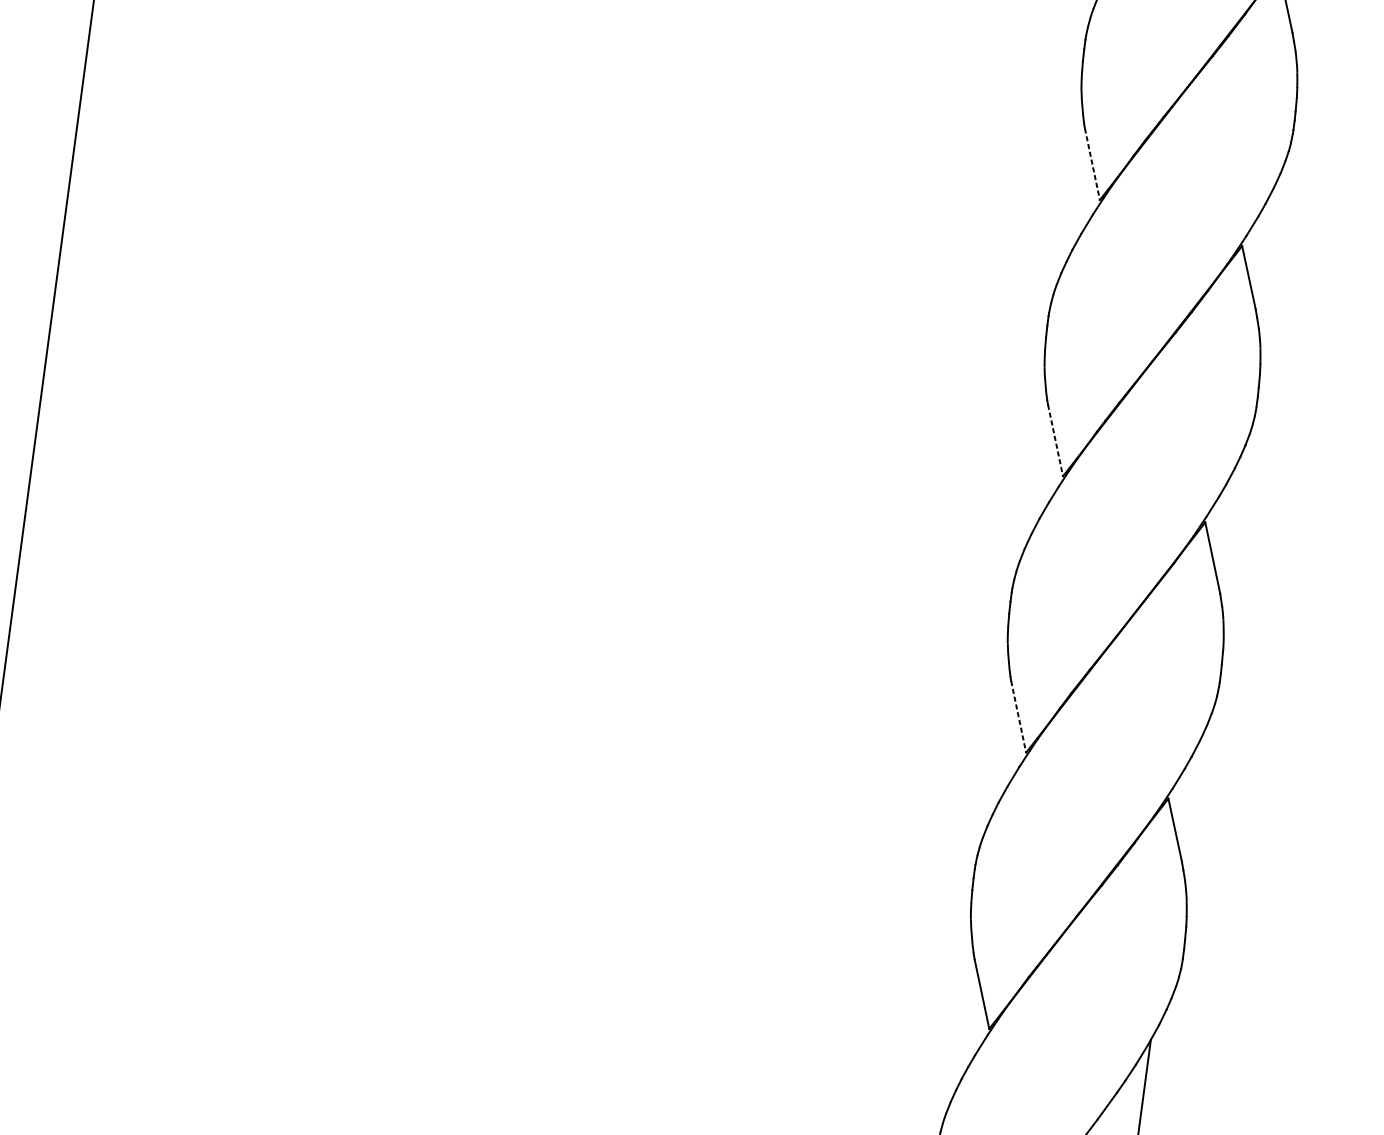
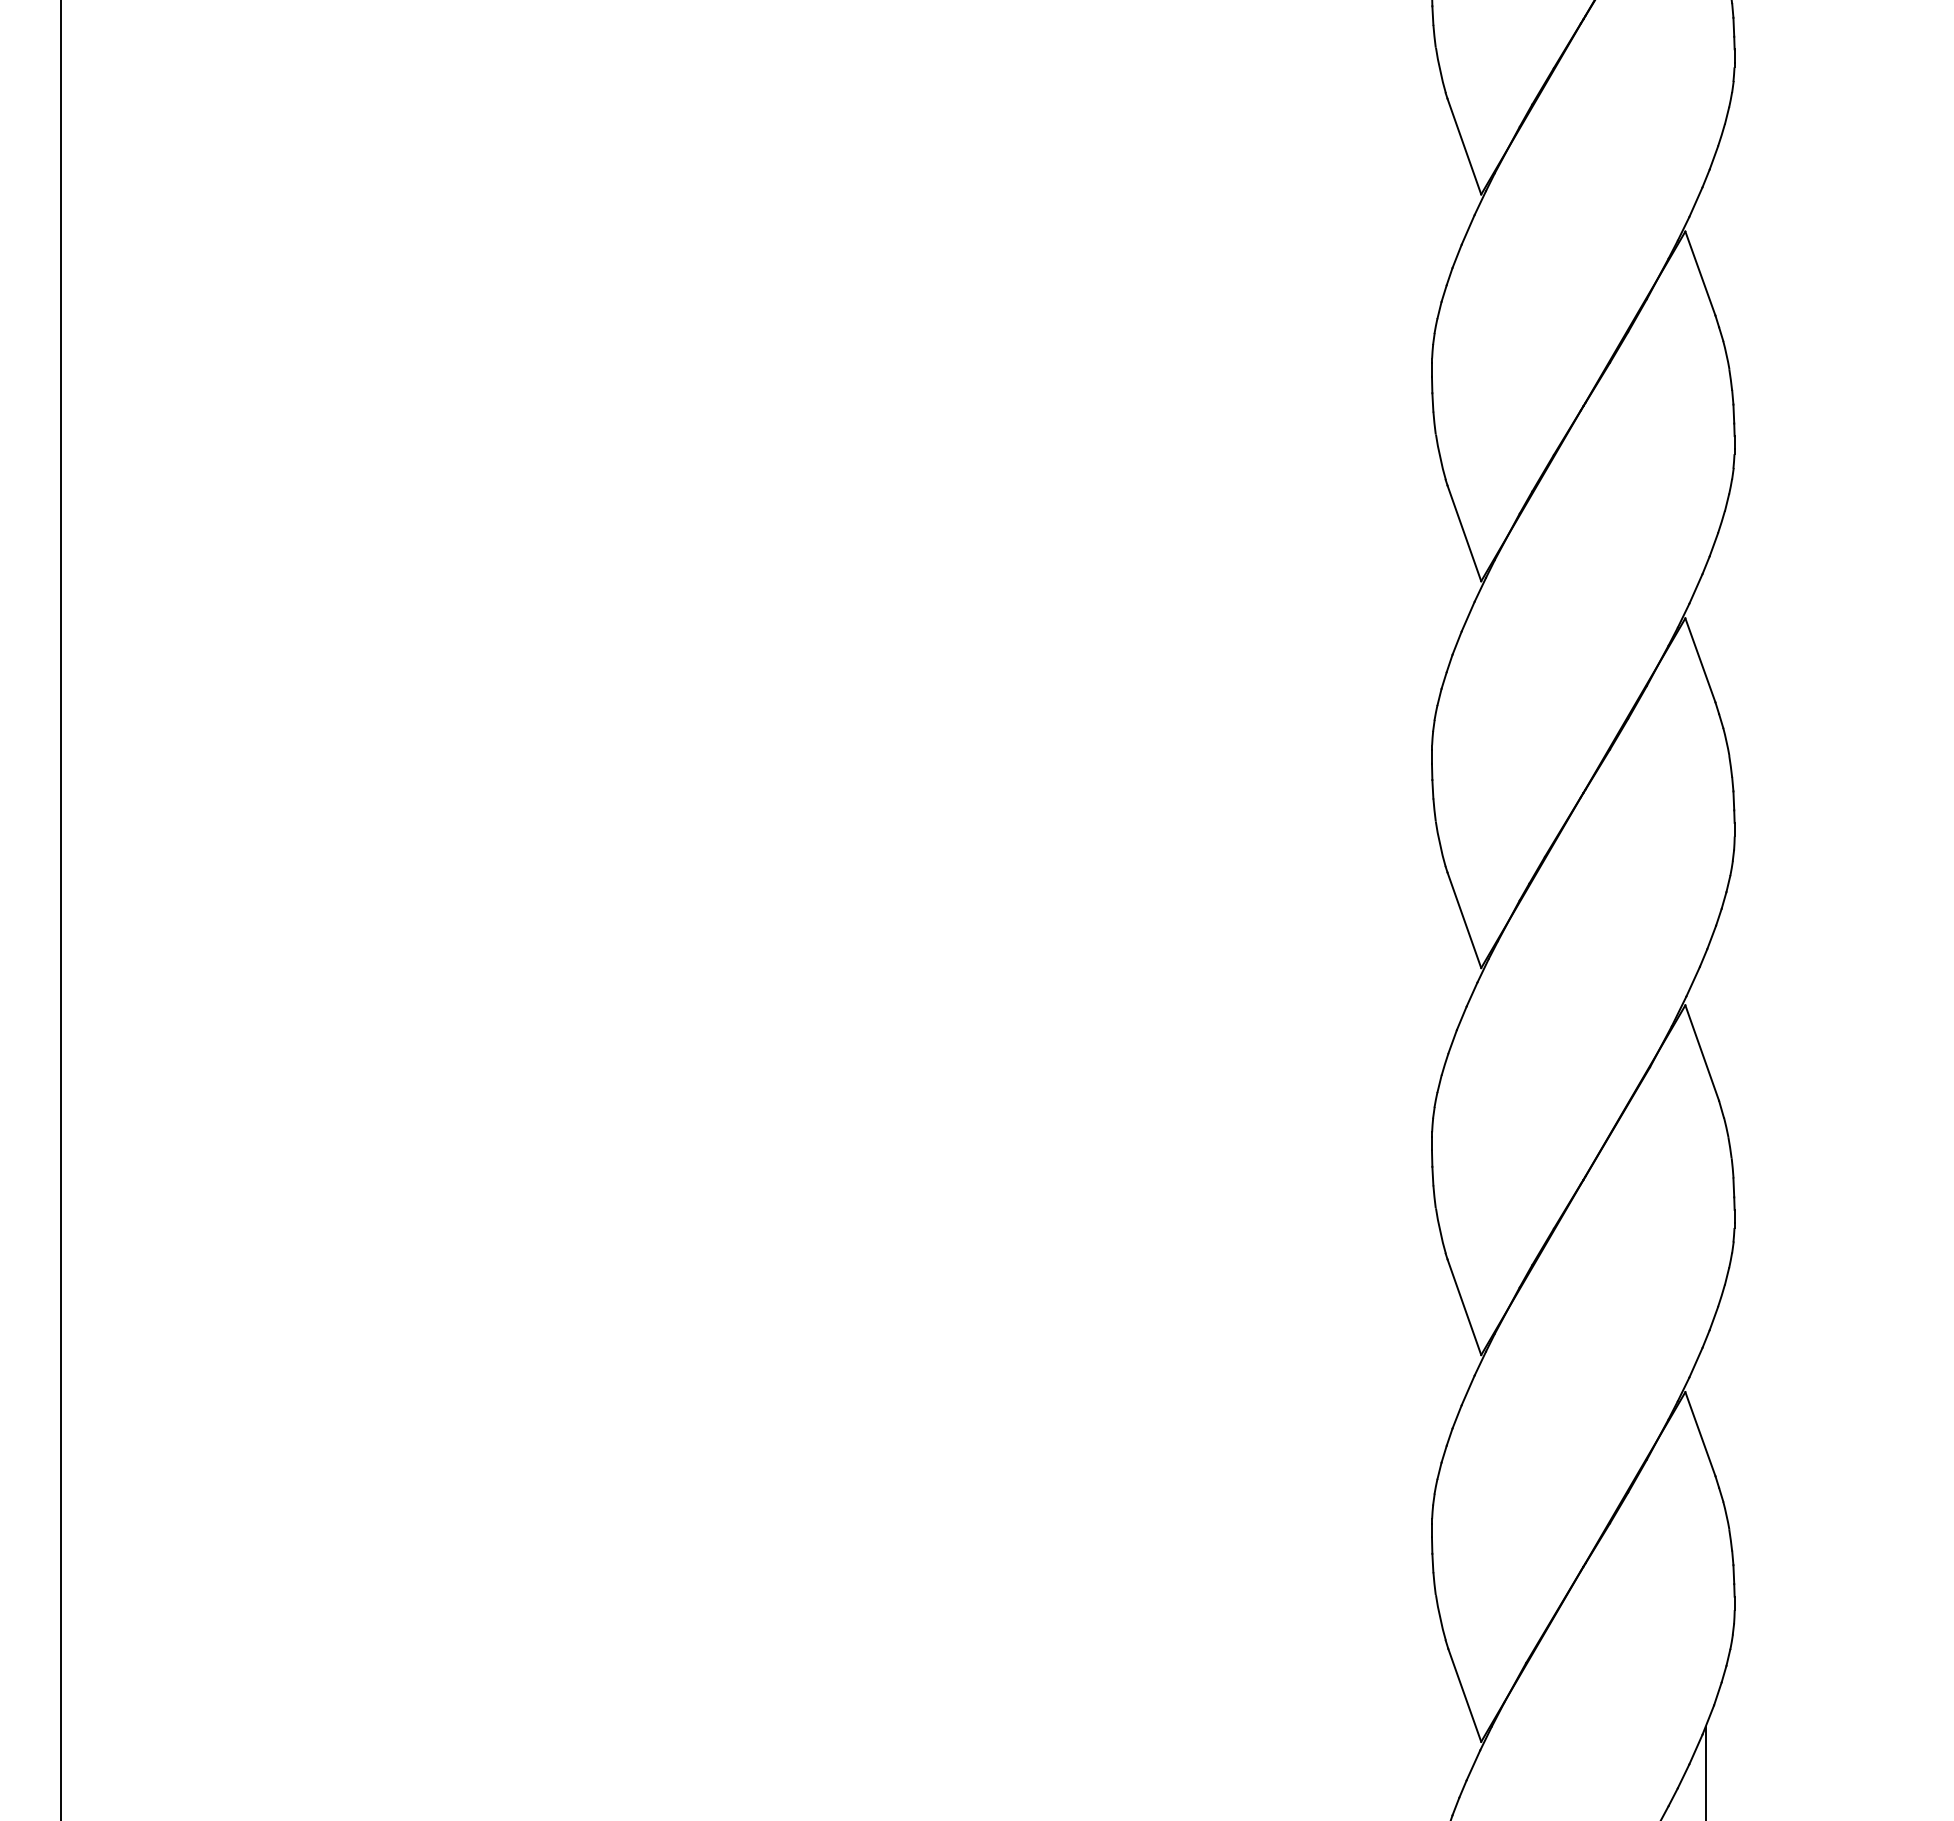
line: (1092, 164) -> (1464, 533), dashed -> solid
line: (1055, 440) -> (1464, 920), dashed -> solid
line: (1018, 717) -> (1464, 1307), dashed -> solid

